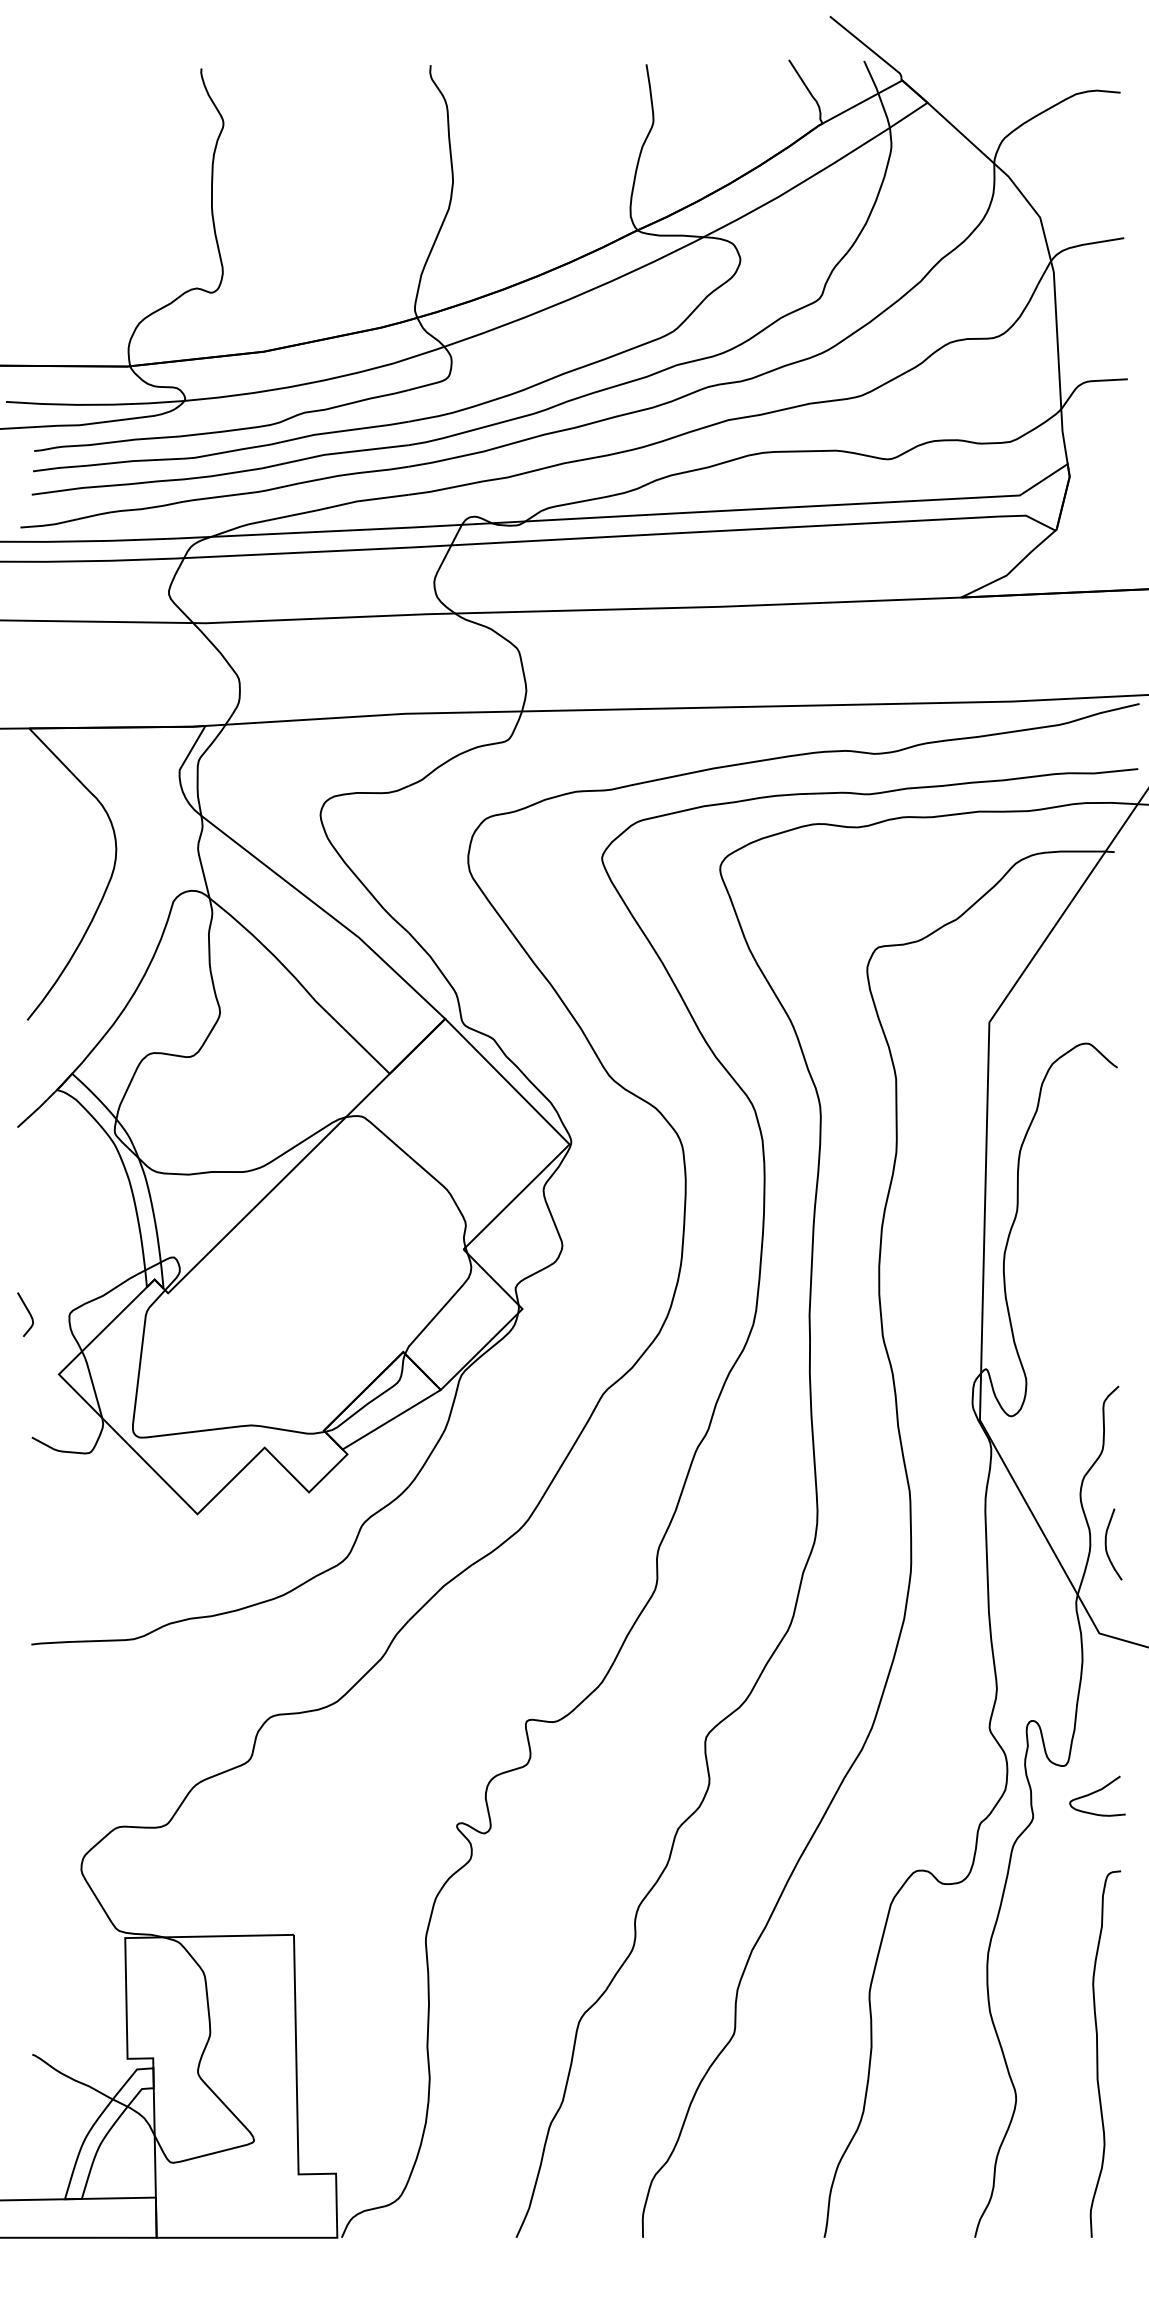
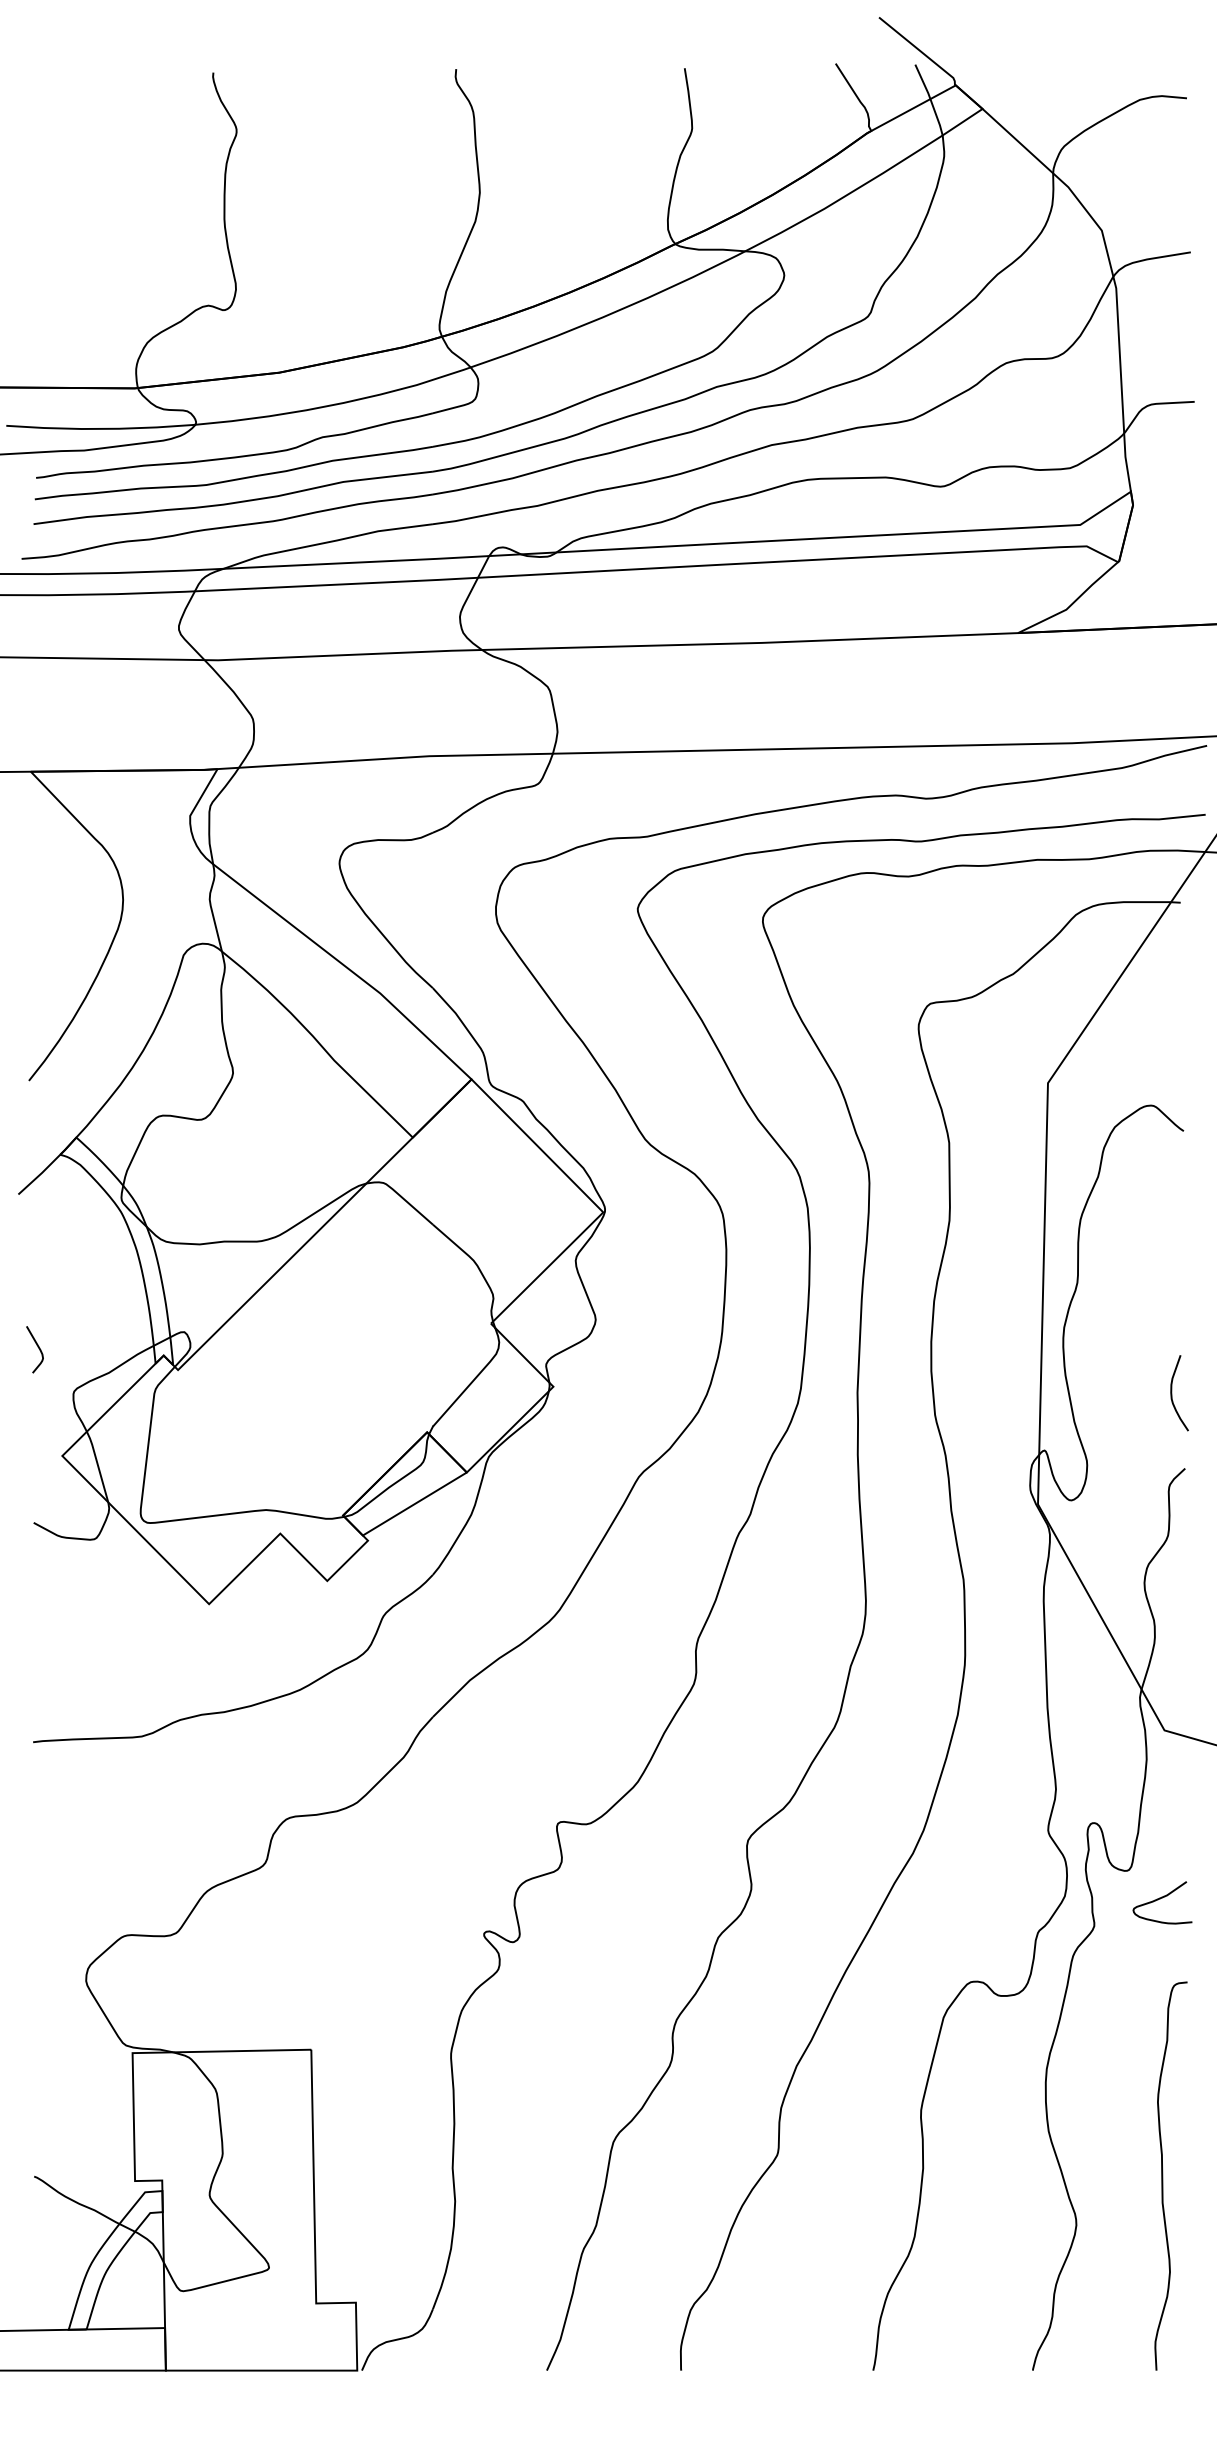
curve: (27, 1312) -> (37, 1347), moved
curve: (1106, 1544) -> (1172, 1393), moved

